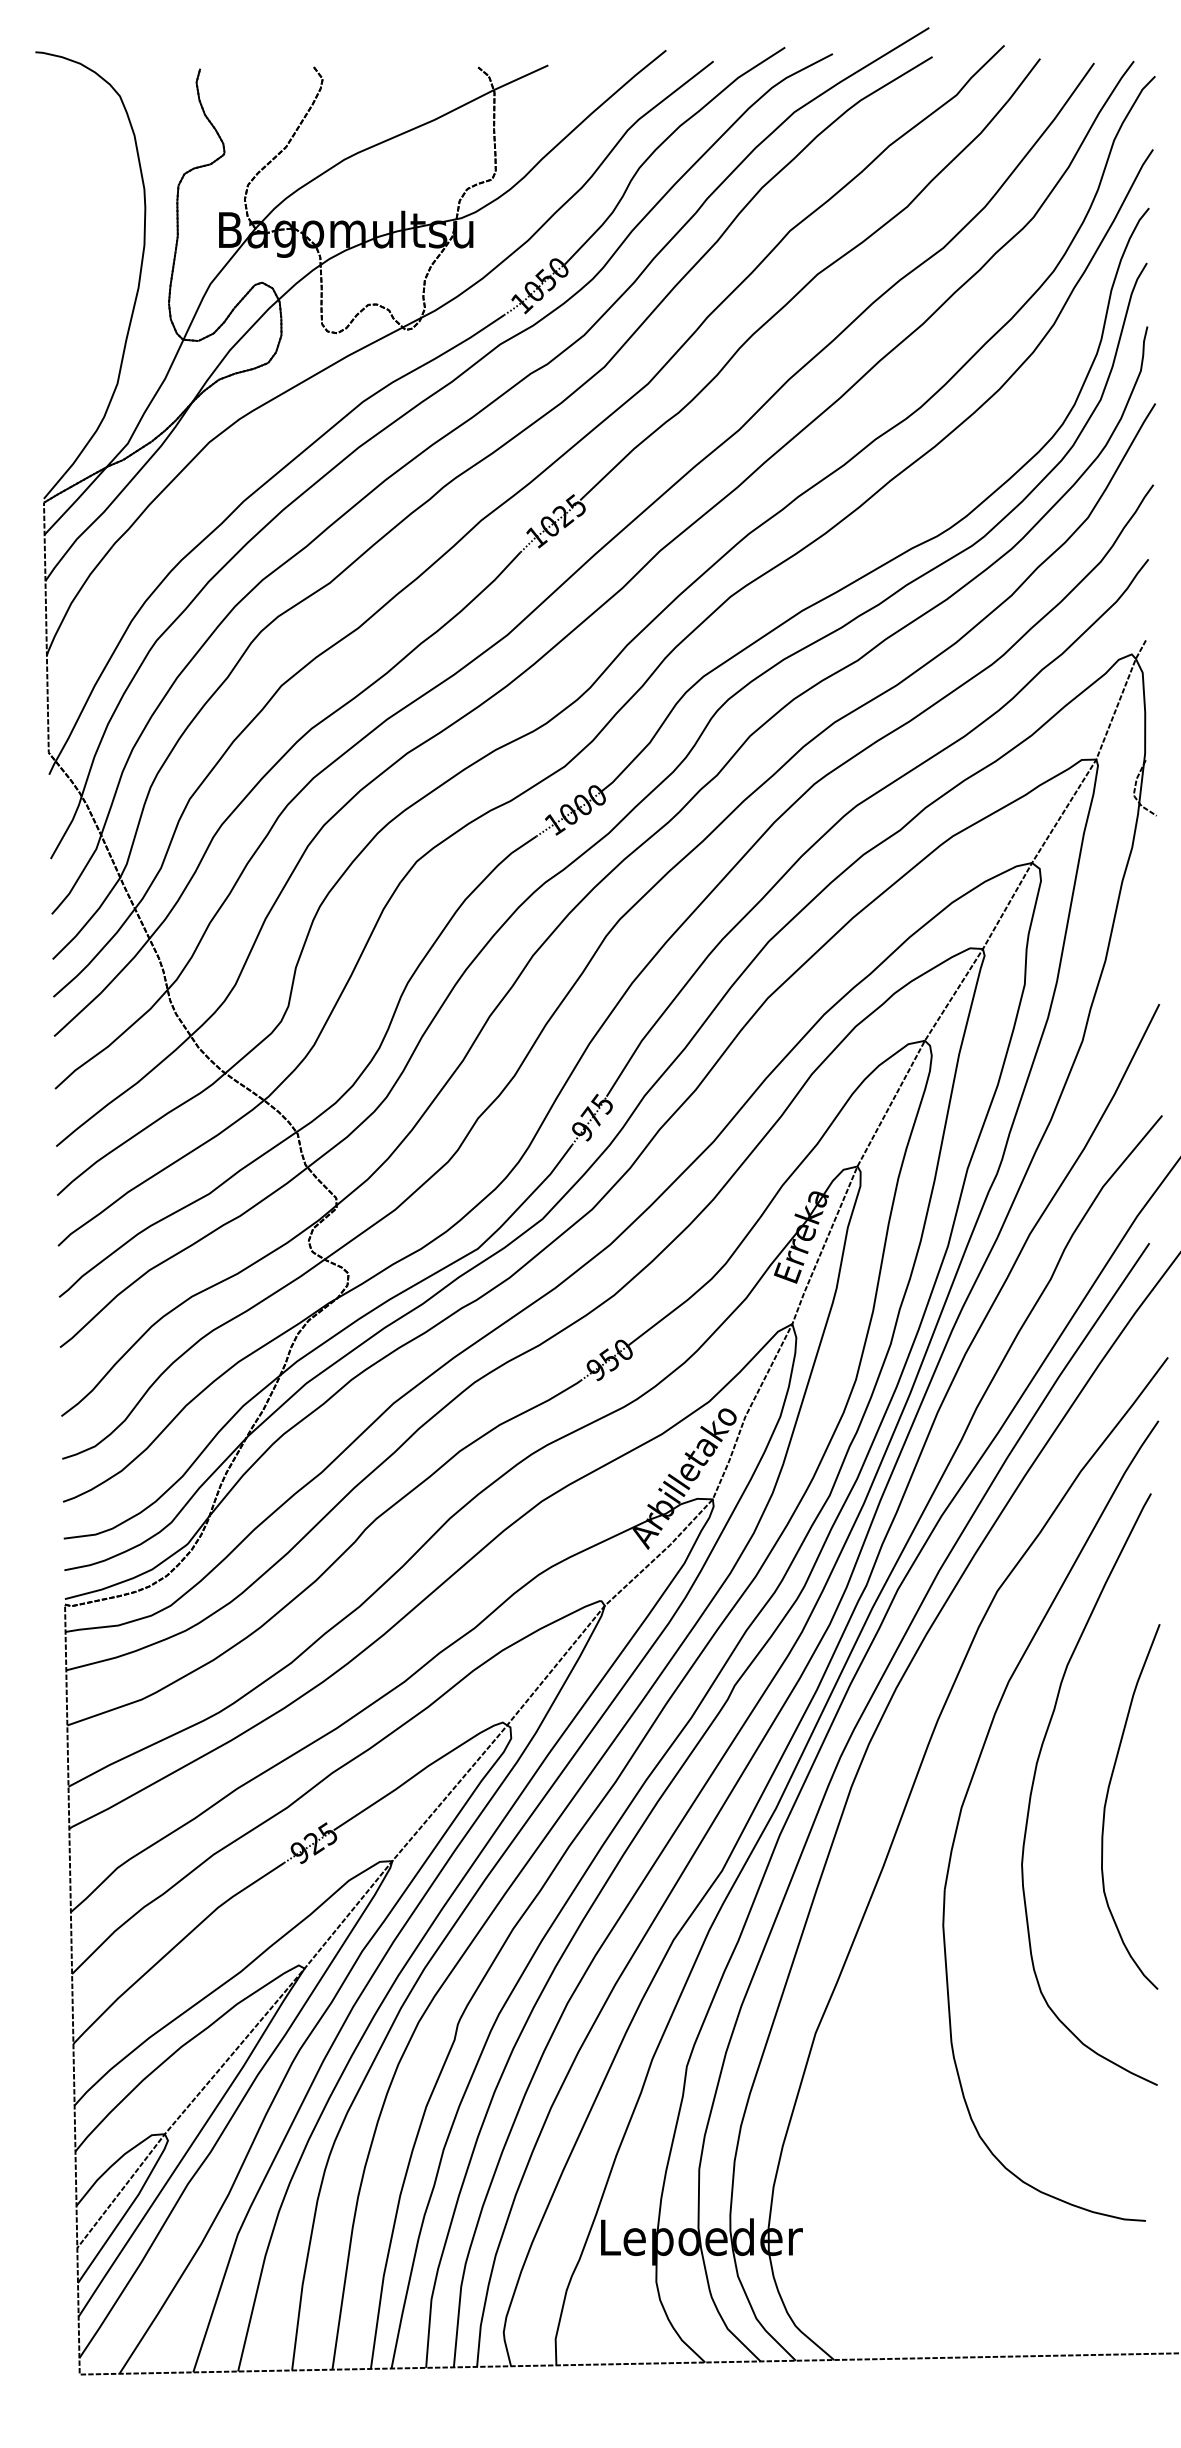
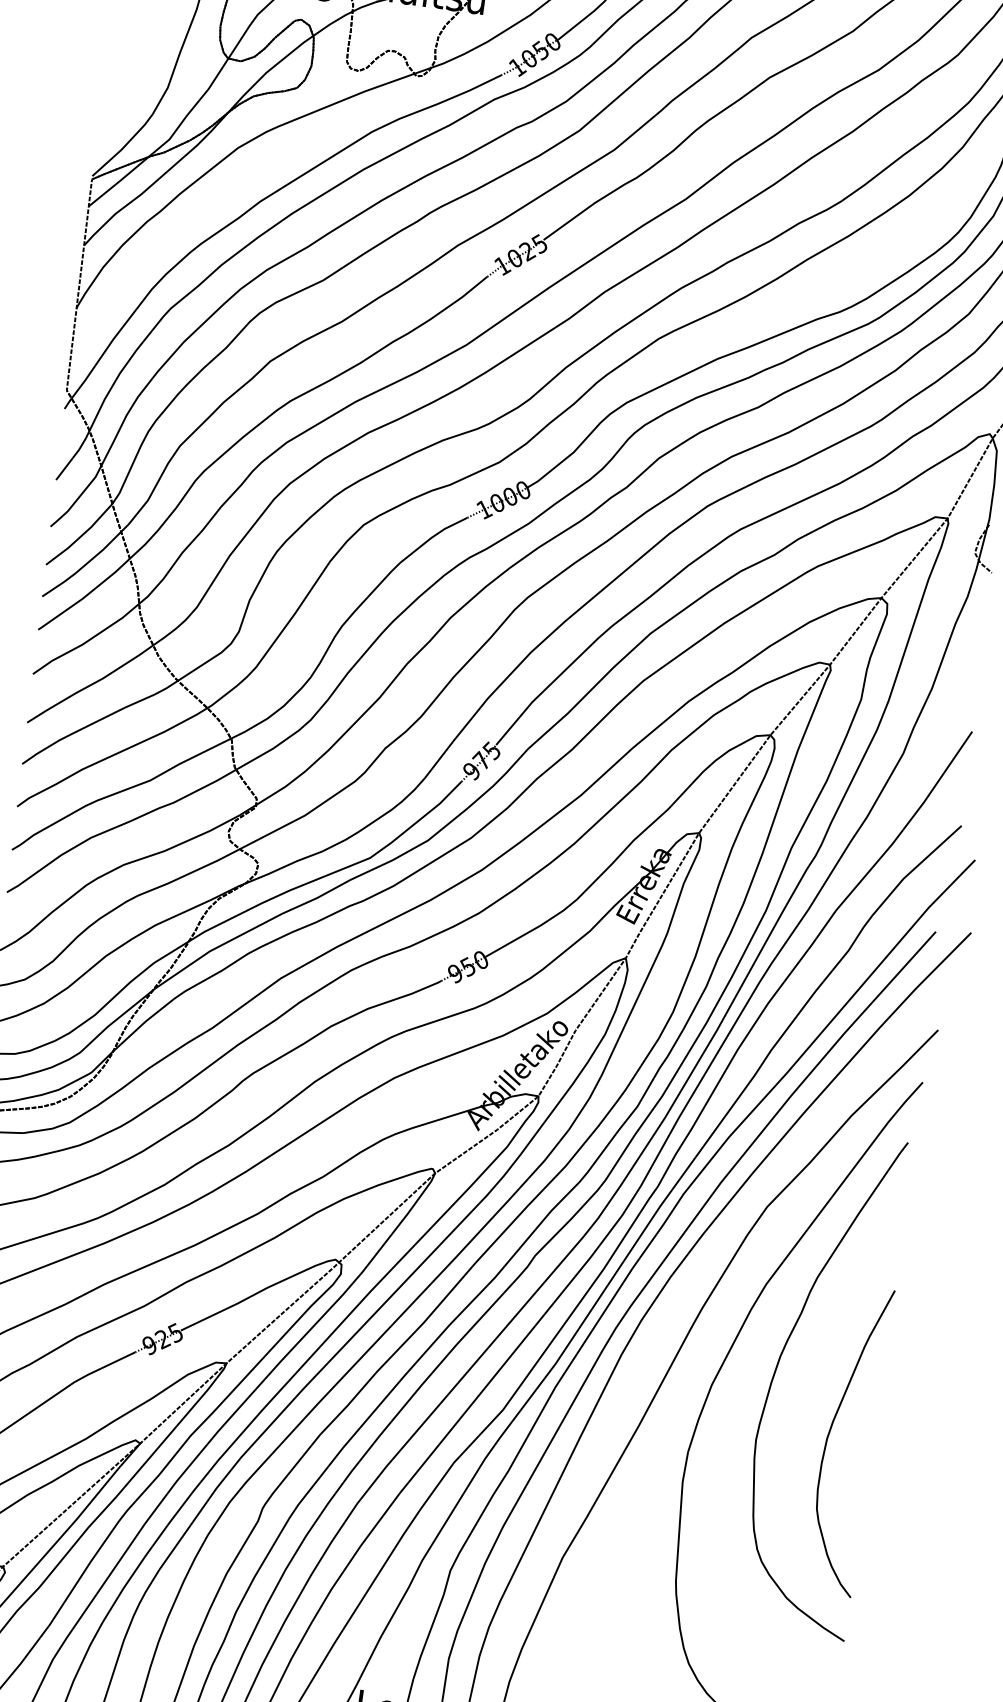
curve: (1107, 1799) -> (830, 1432), moved

